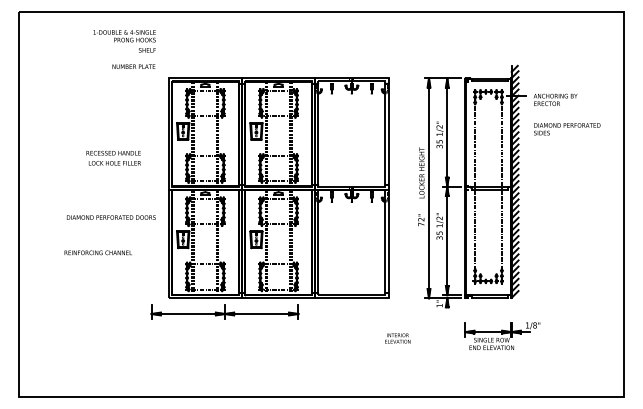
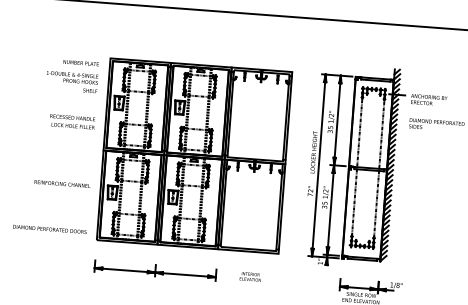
text: (124, 41) -> (71, 82), moved
text: (133, 66) -> (80, 62), moved
text: (113, 157) -> (72, 121), moved
text: (111, 217) -> (50, 229), moved
text: (97, 252) -> (61, 183), moved
part: (224, 311) -> (155, 270), moved
text: (397, 338) -> (250, 276), moved

